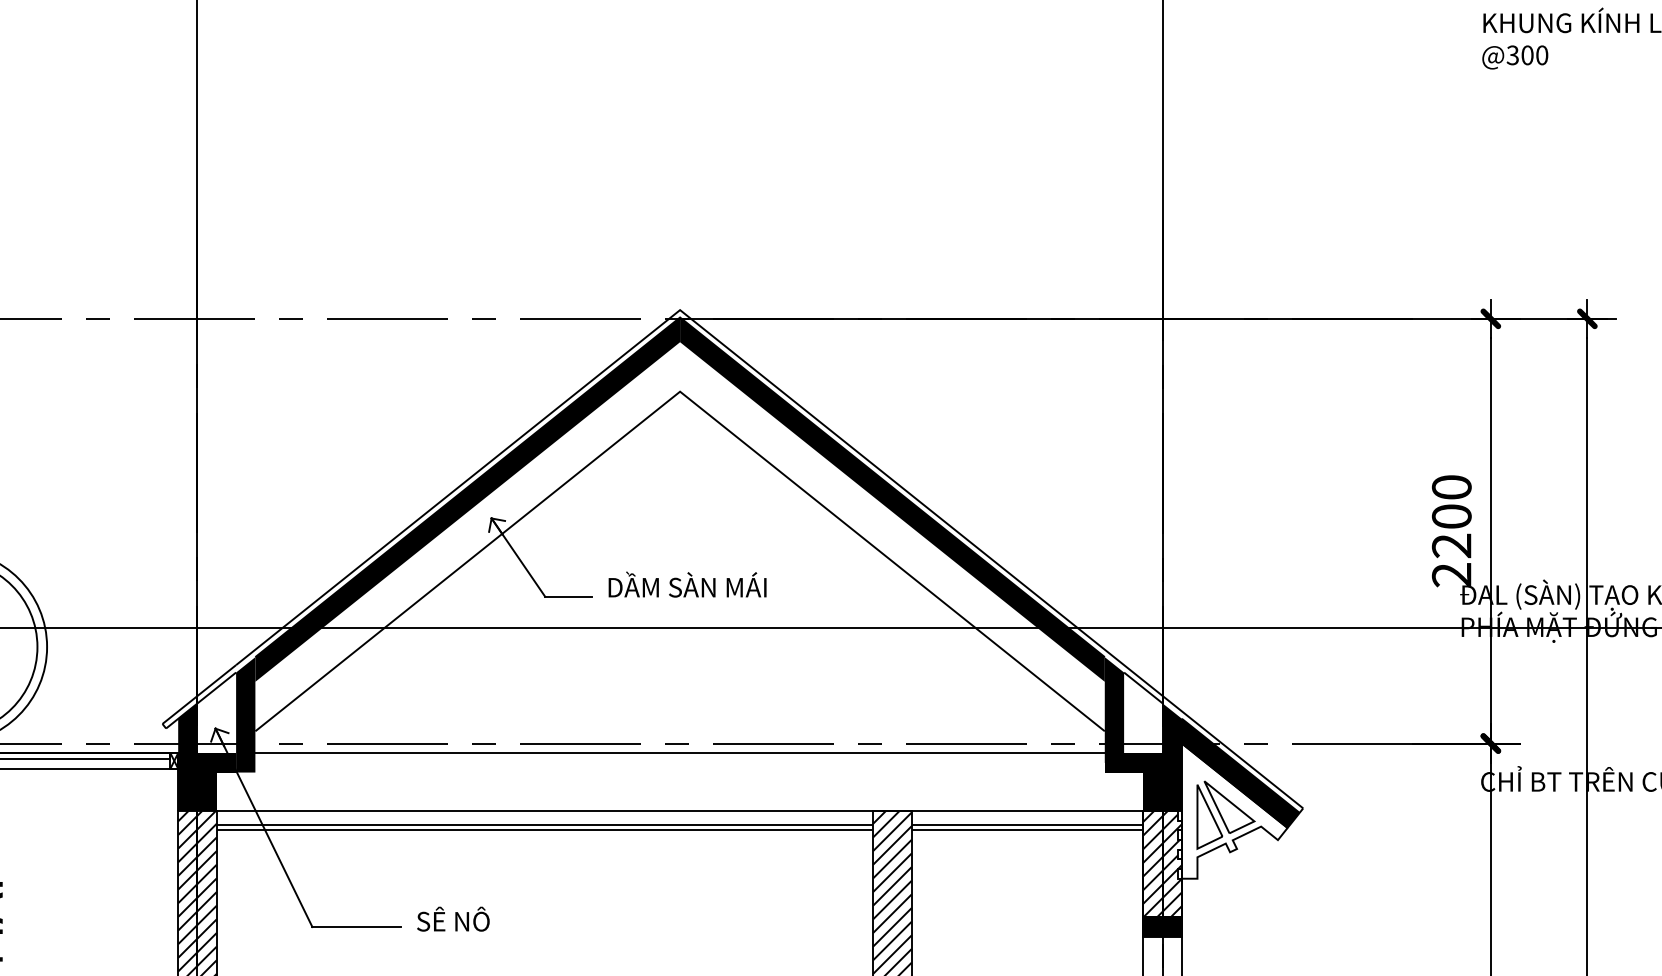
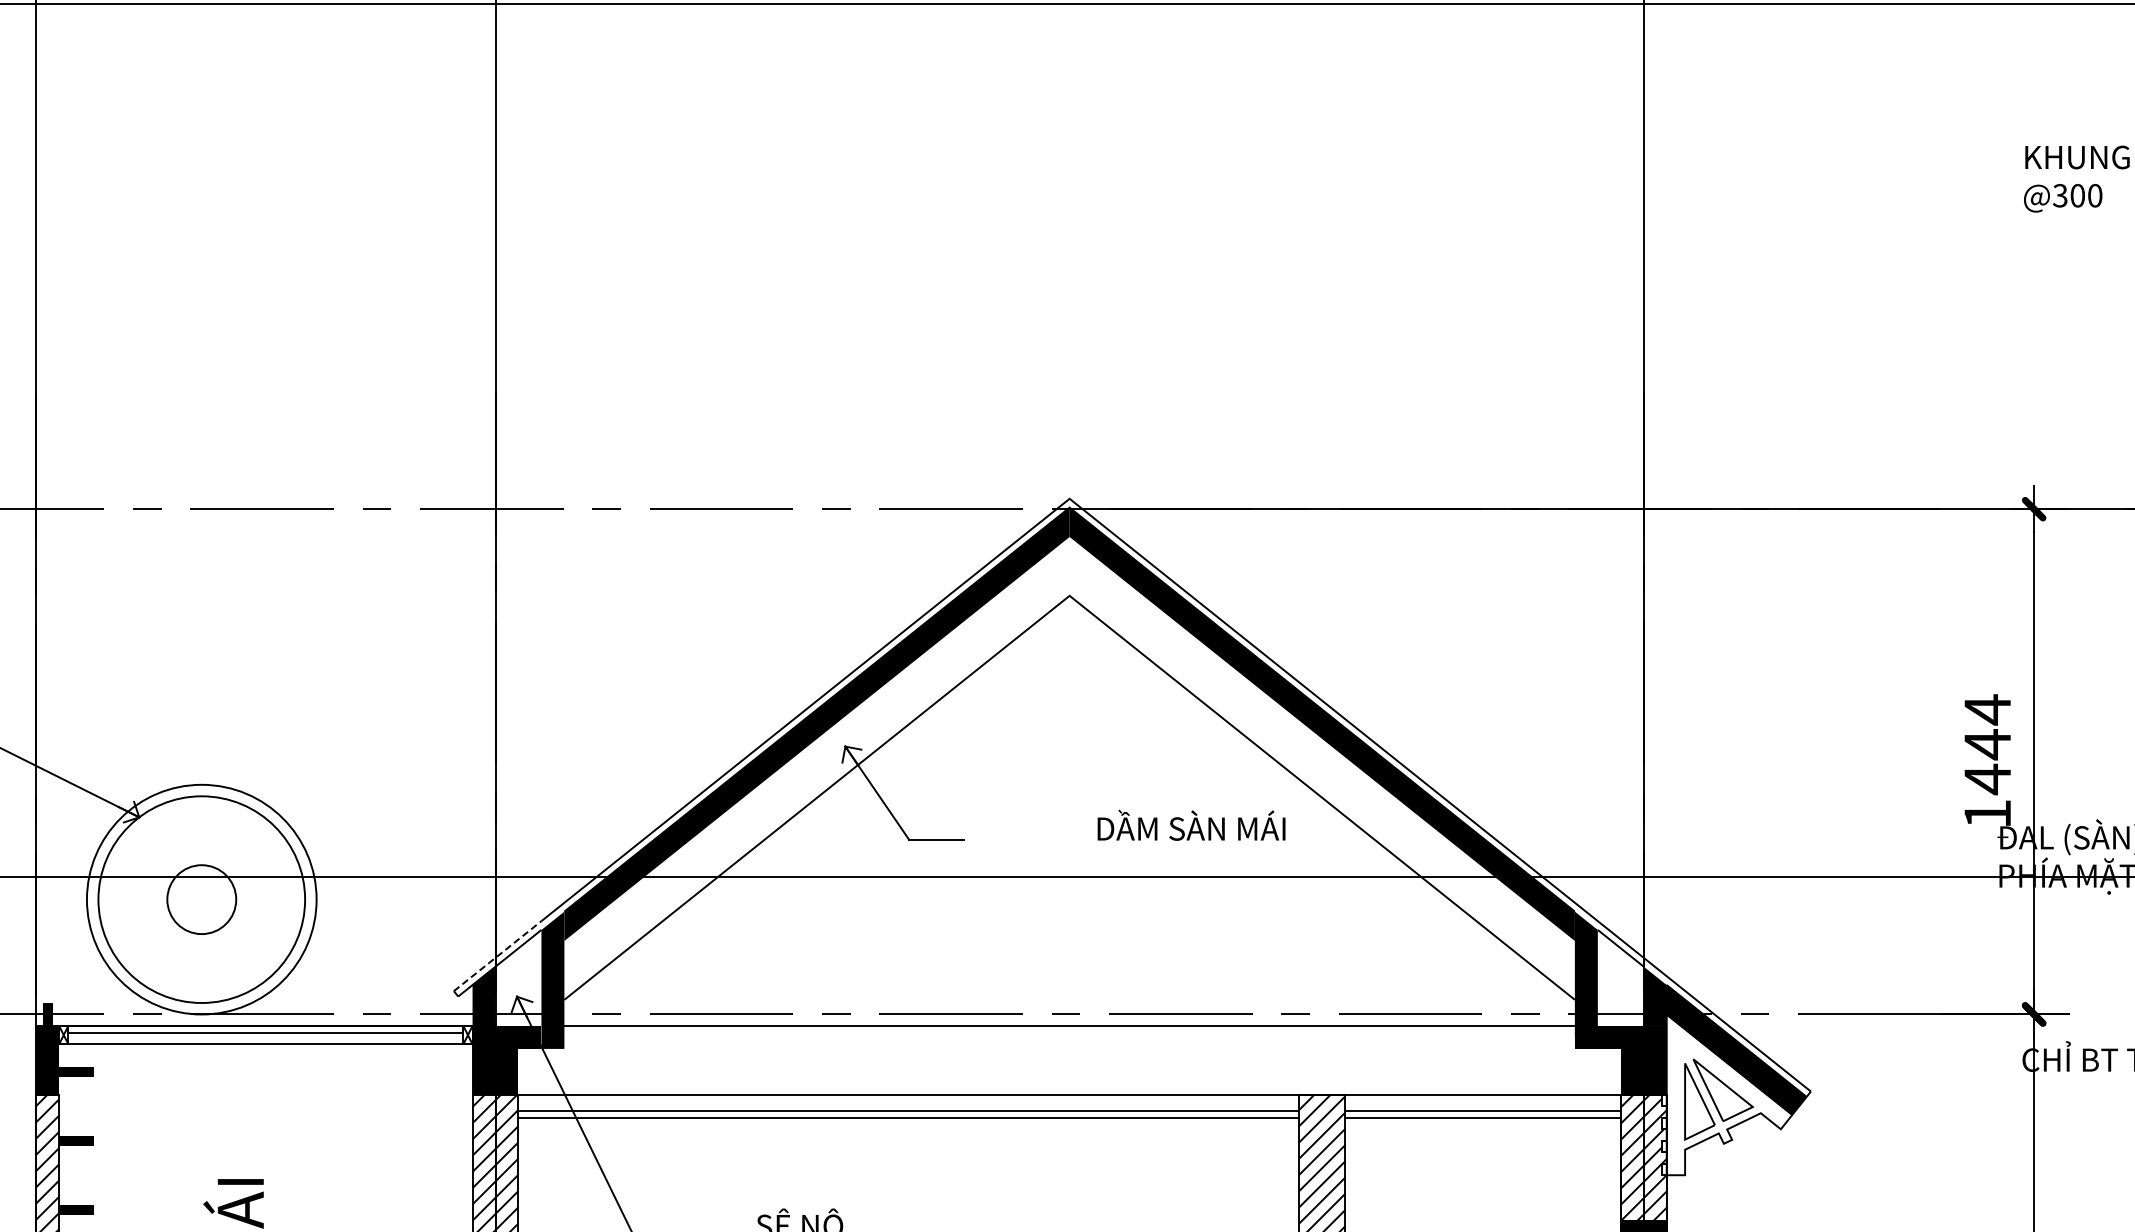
text: (1451, 530) -> (1987, 761), 2200 -> 1444
text: (687, 583) -> (1191, 824), moved
line: (200, 694) -> (498, 955), solid -> dashed

